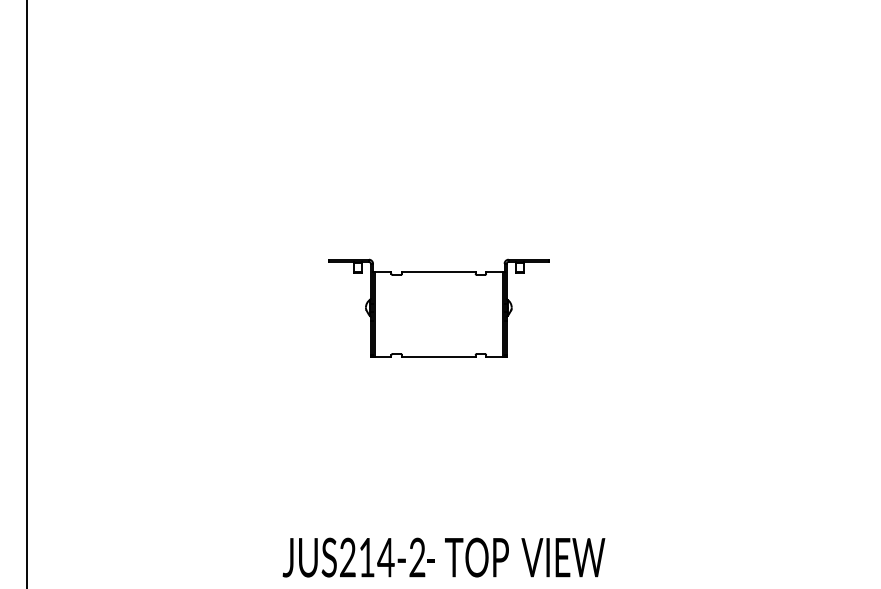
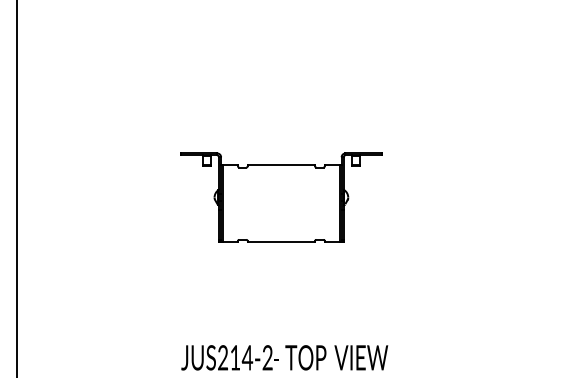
part: (438, 307) -> (281, 197), size x1.43

